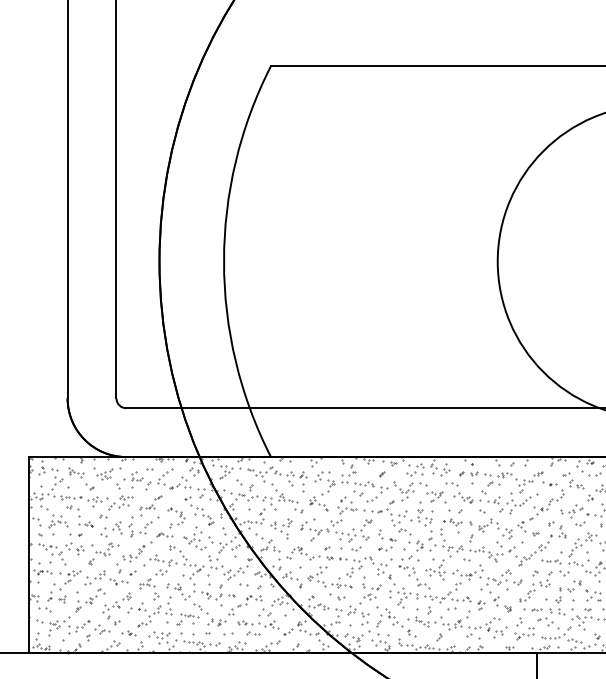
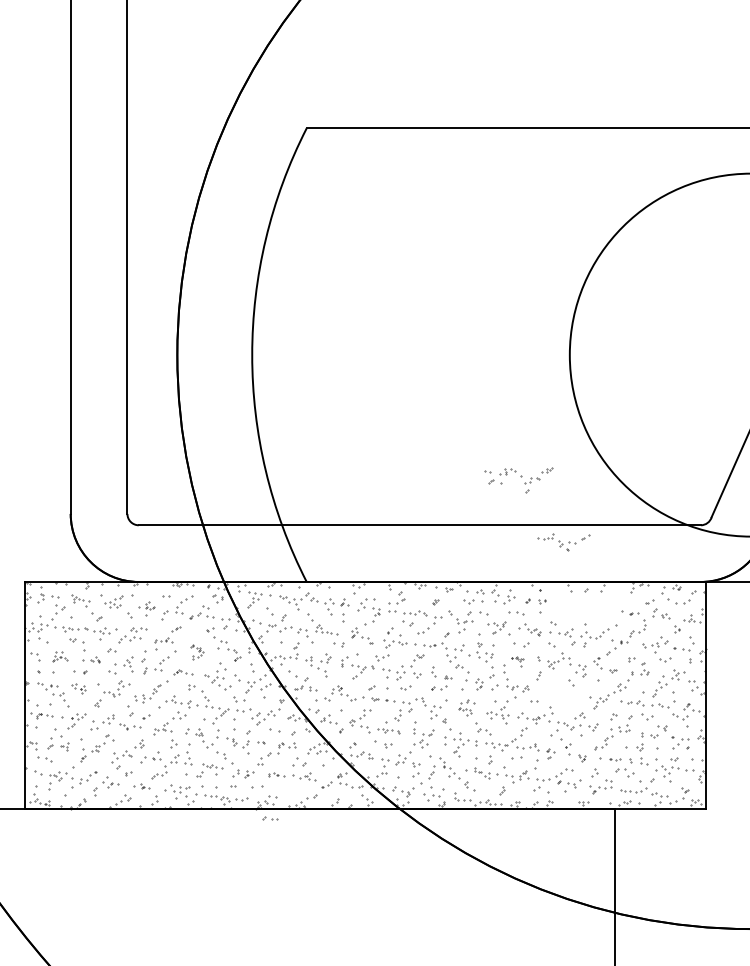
part: (132, 479) -> (146, 608), size x0.7
part: (513, 482) -> (518, 480), moved
part: (176, 517) -> (196, 652), size x0.6
part: (57, 521) -> (59, 656), size x0.7
part: (452, 525) -> (517, 661), size x0.6
part: (74, 548) -> (78, 688), size x0.7
part: (492, 554) -> (563, 542), moved
part: (408, 565) -> (466, 707), size x0.7
part: (253, 633) -> (270, 818), moved

